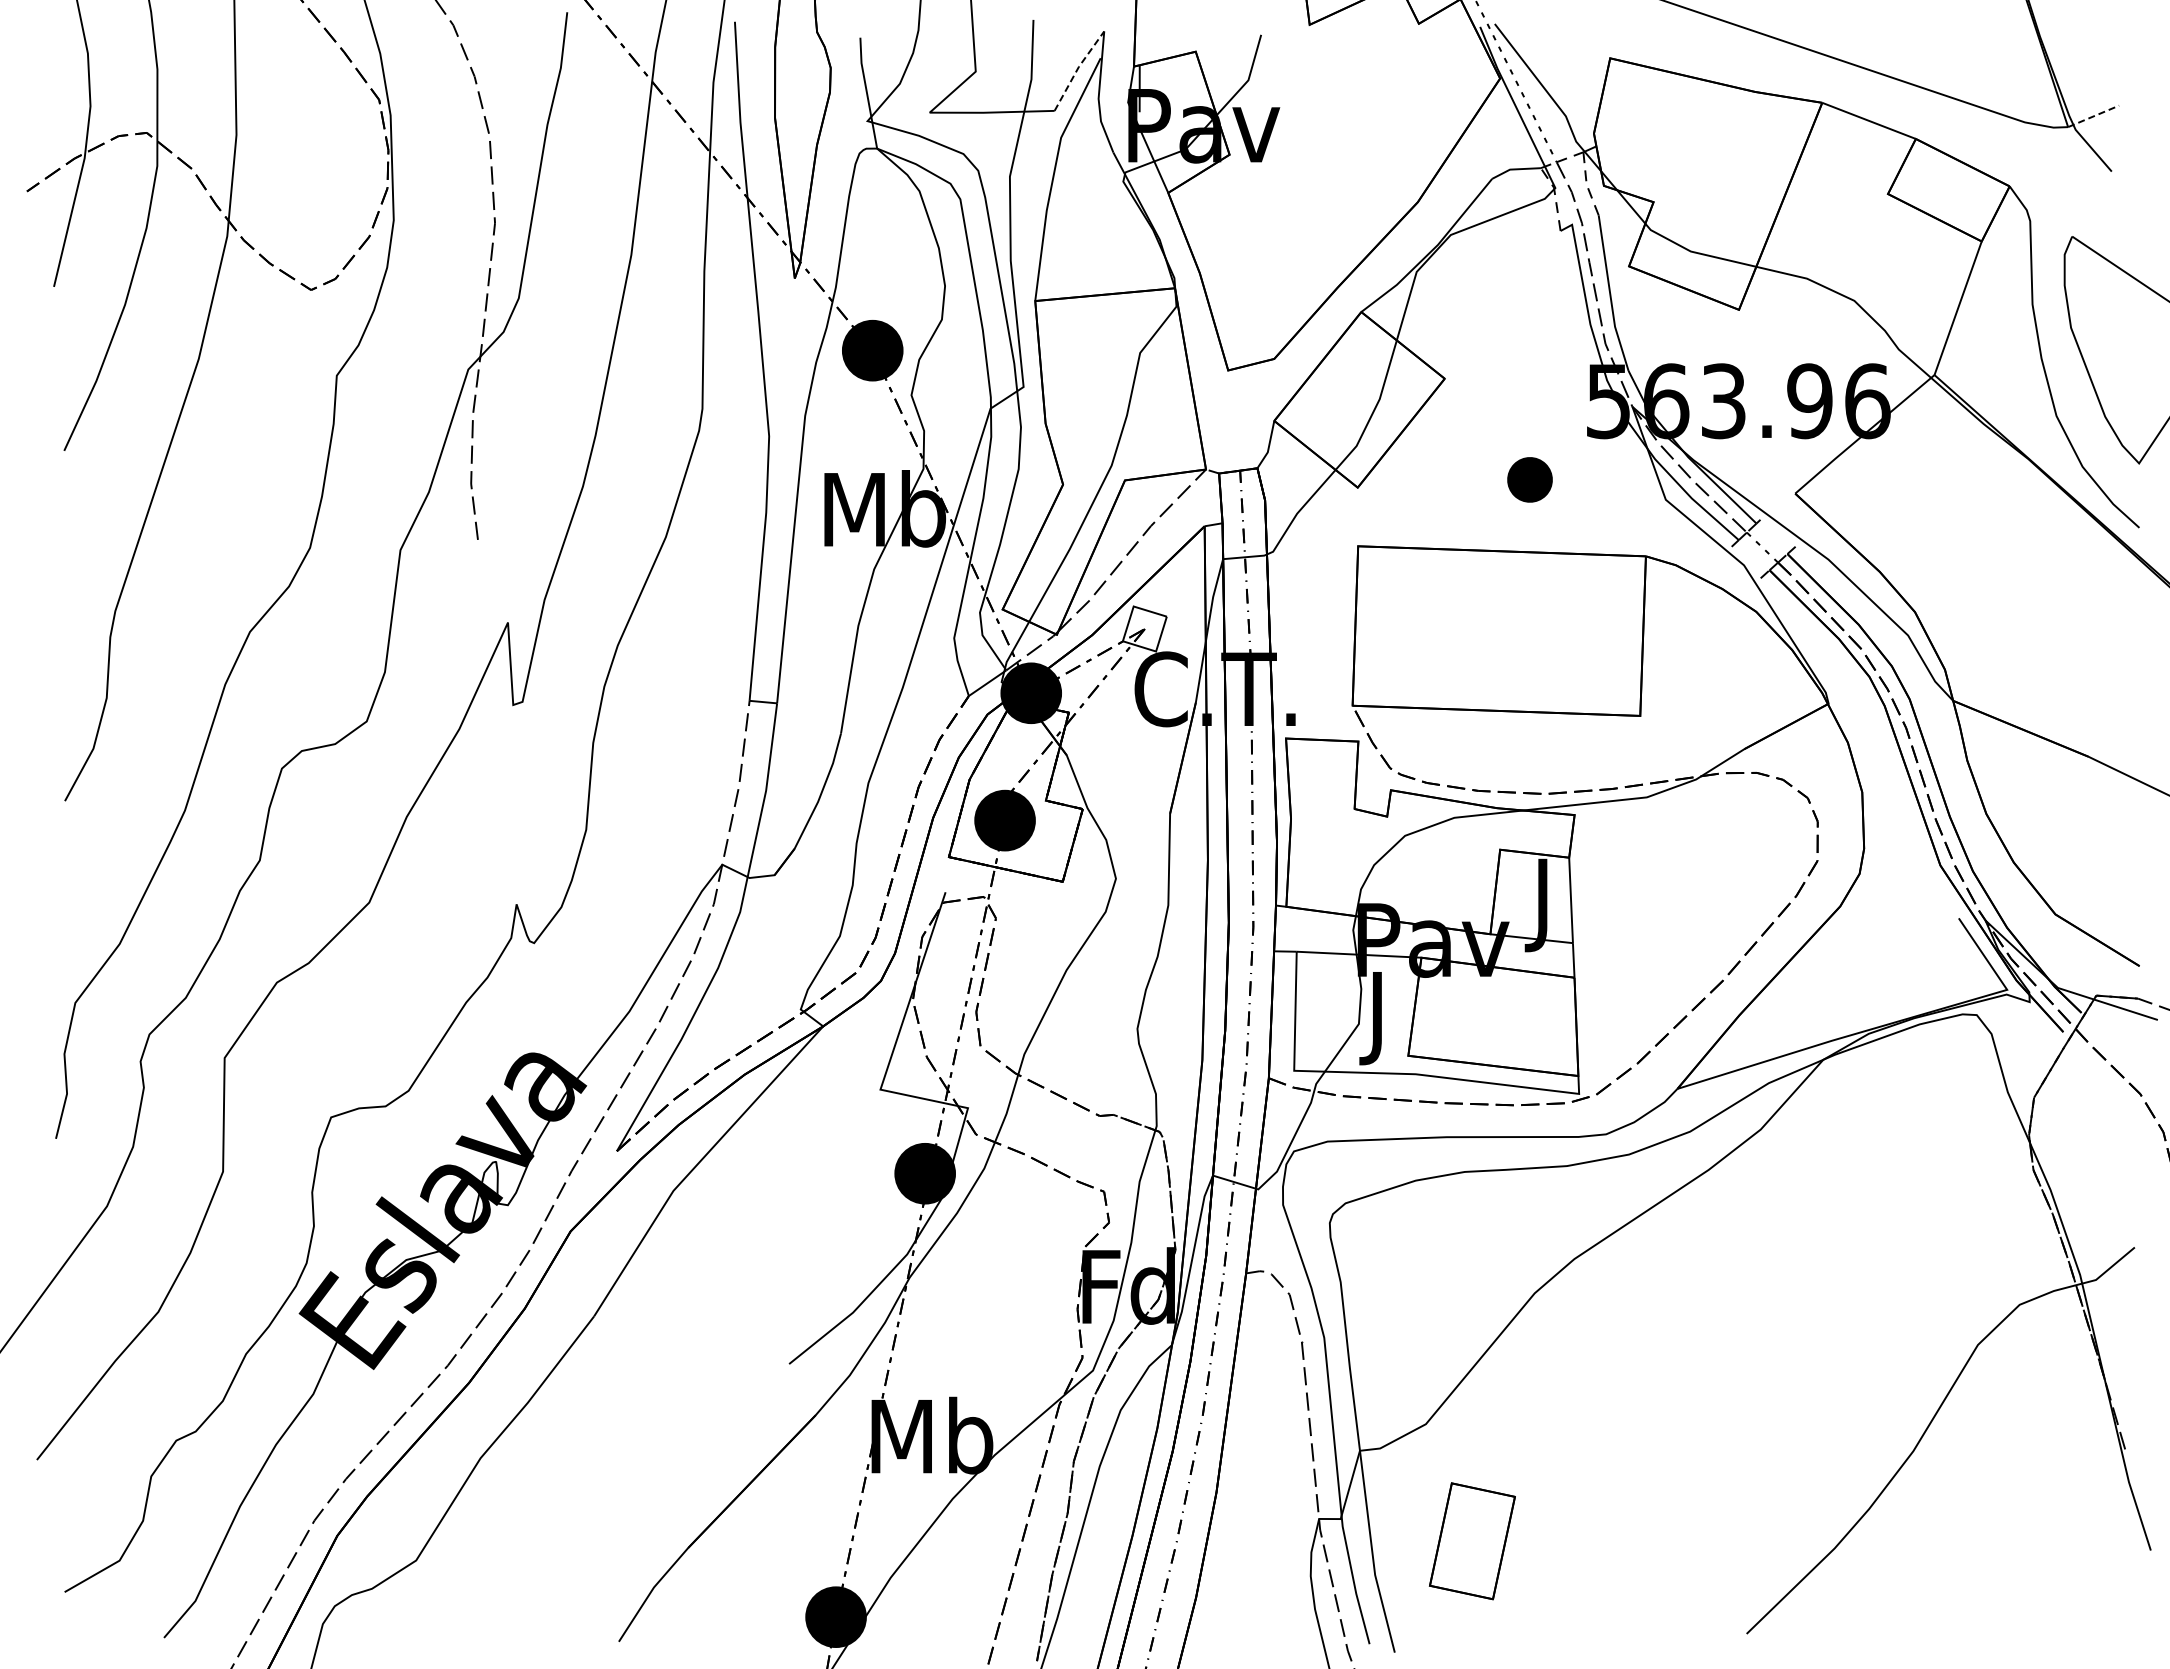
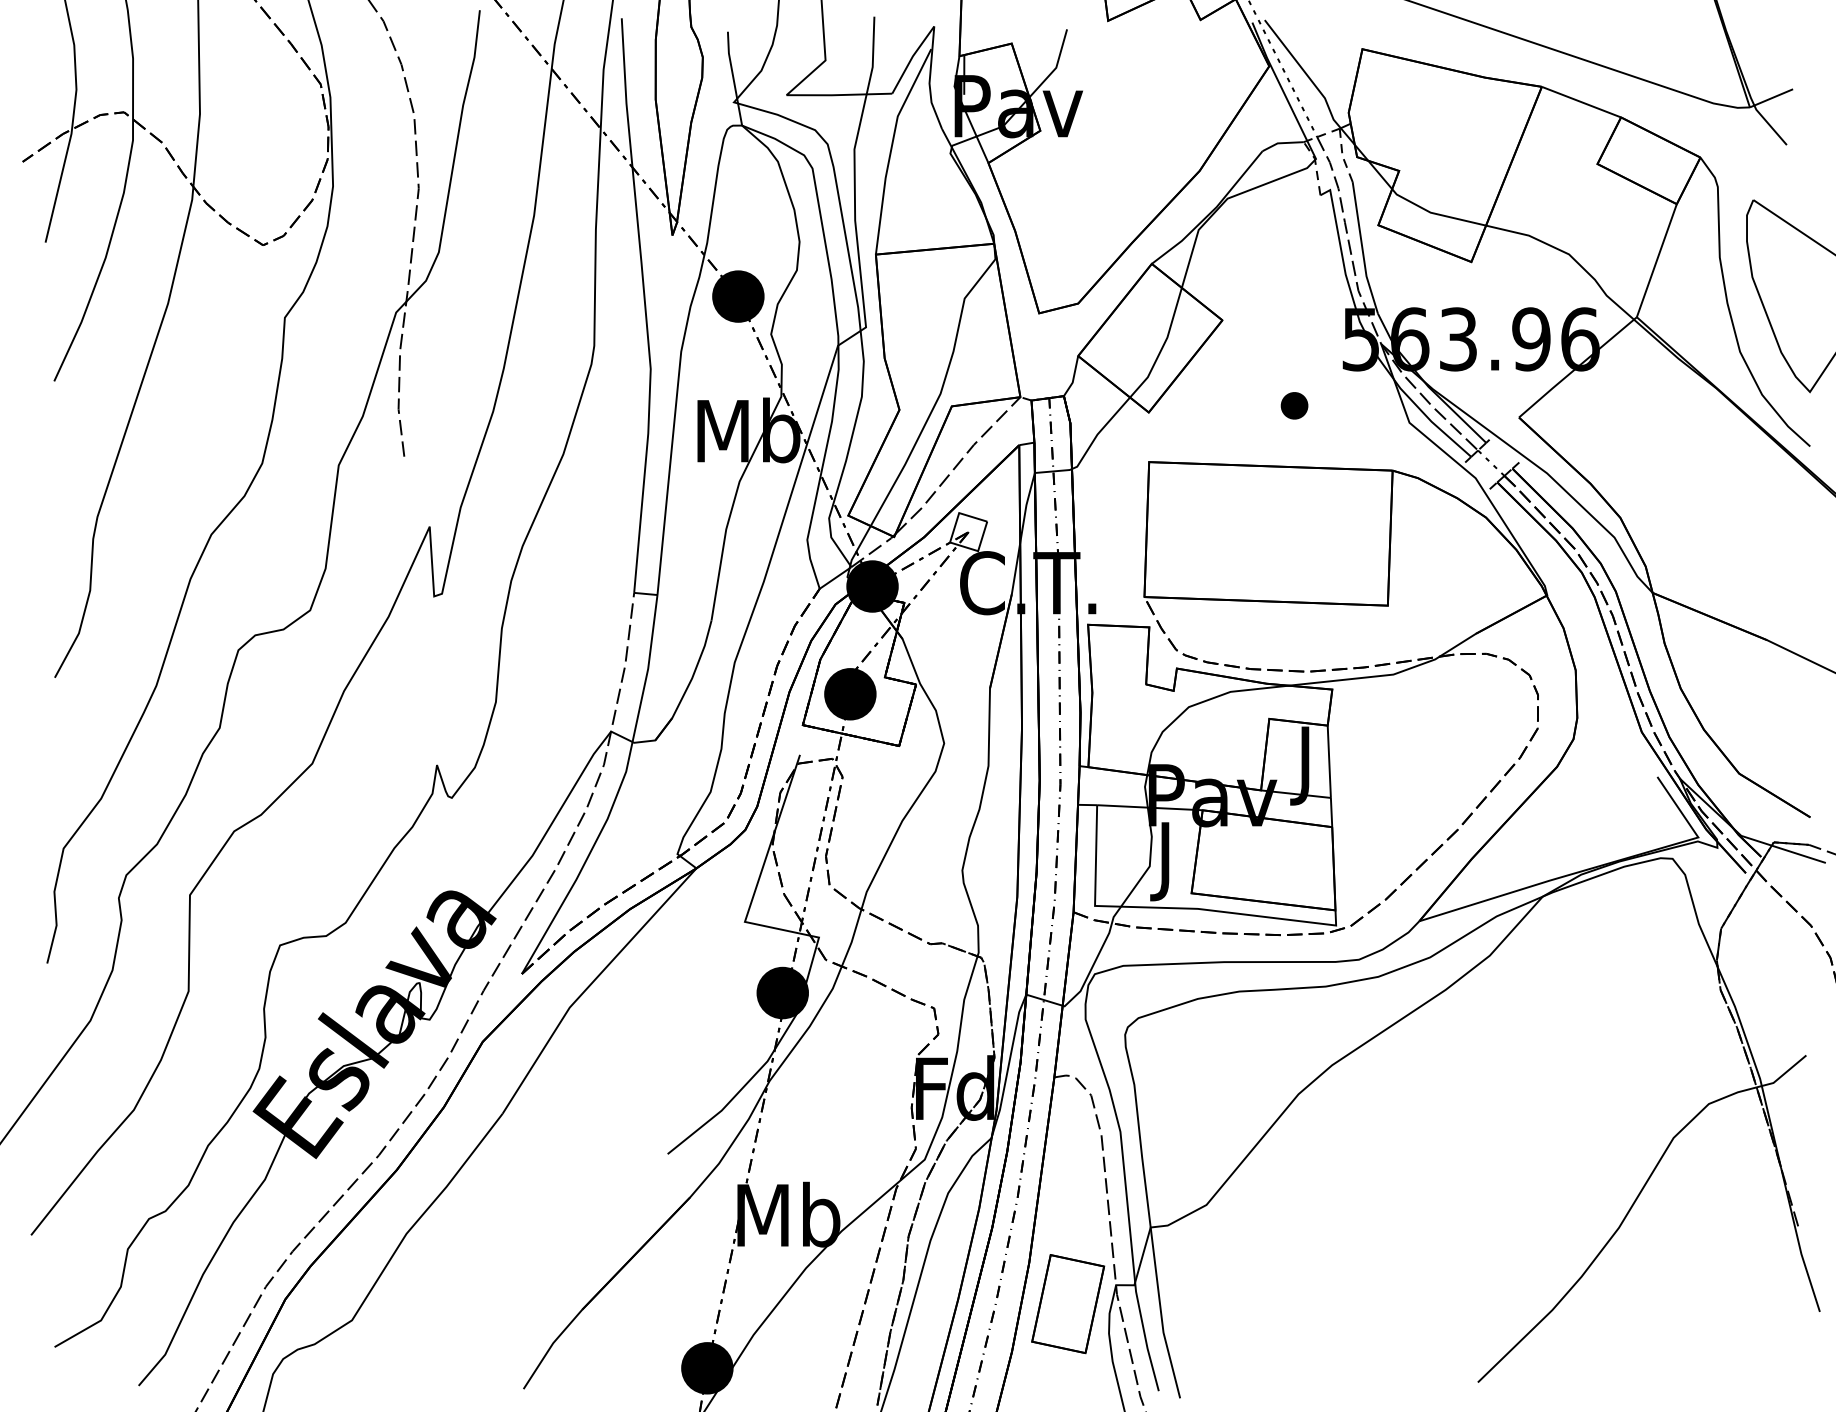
line: (1077, 69) -> (911, 58), dashed -> solid
line: (2093, 116) -> (1771, 98), dashed -> solid
part: (1529, 479) -> (1294, 405), size x0.71
part: (1472, 1541) -> (1068, 1304), moved

